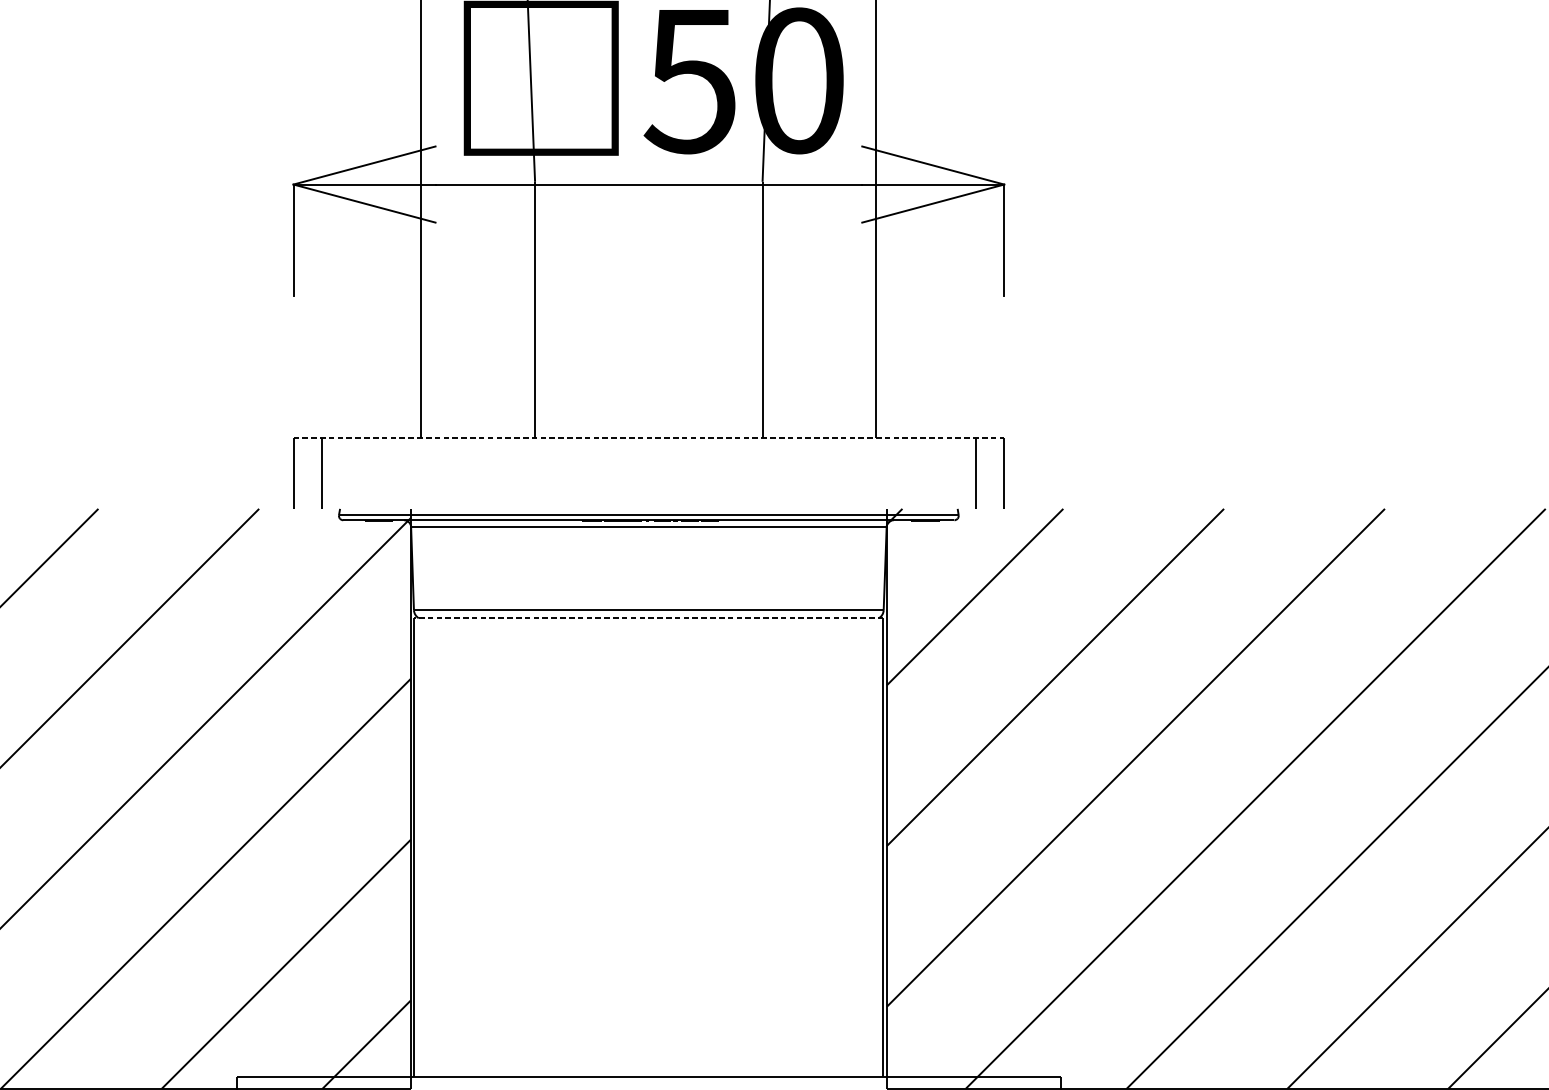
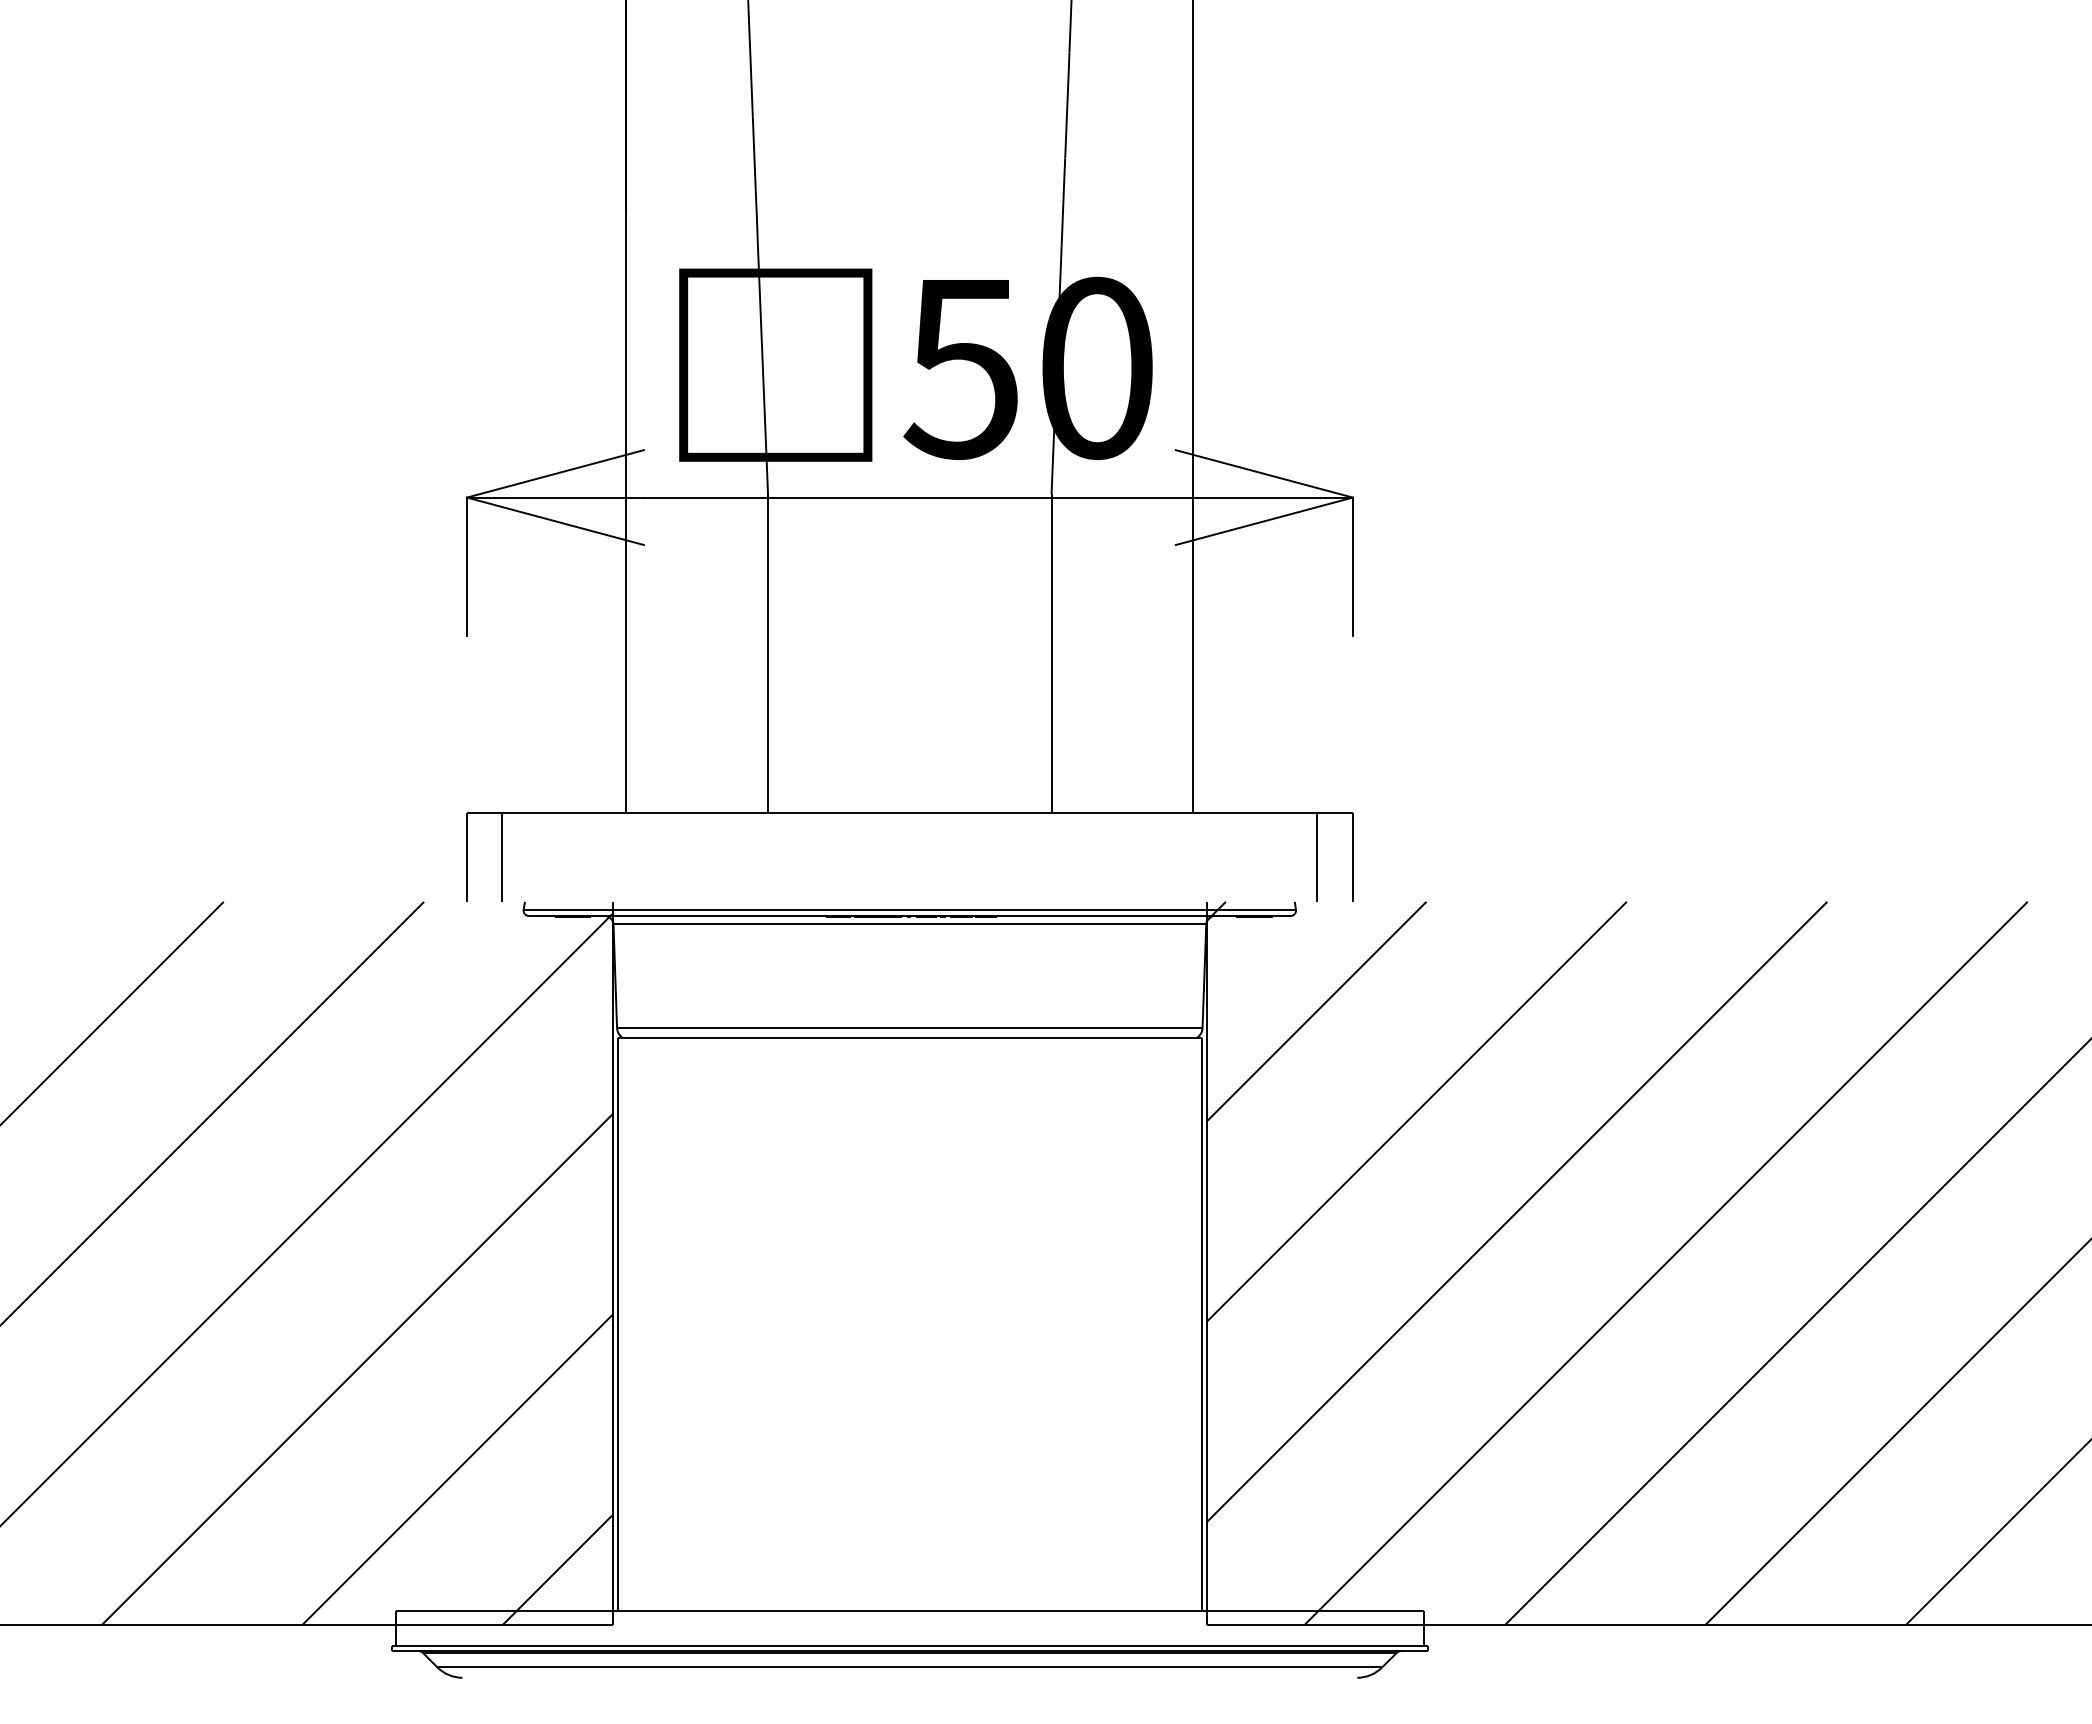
line: (648, 438) -> (909, 813), dashed -> solid
line: (648, 618) -> (909, 1038), dashed -> solid

